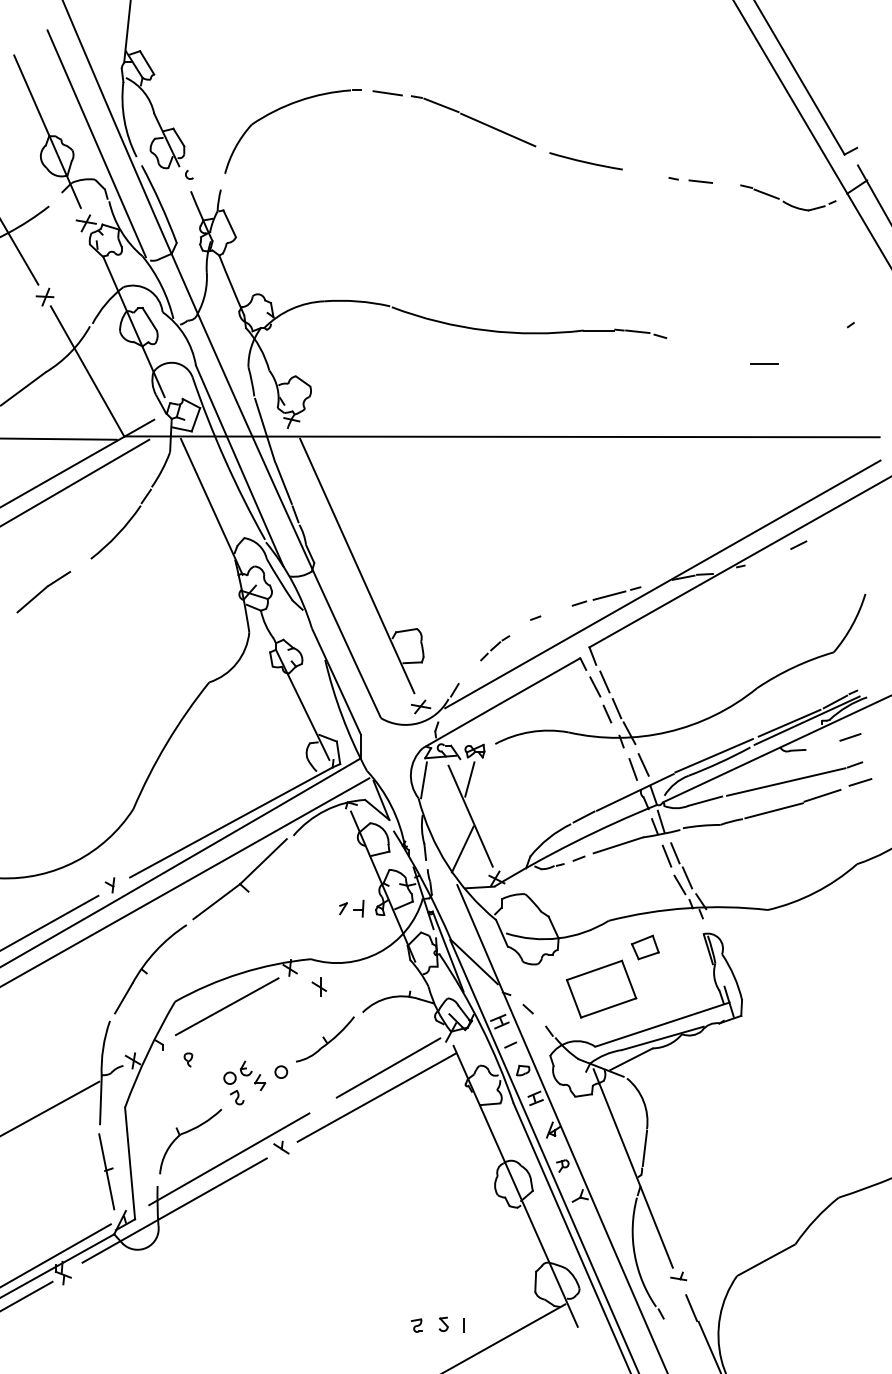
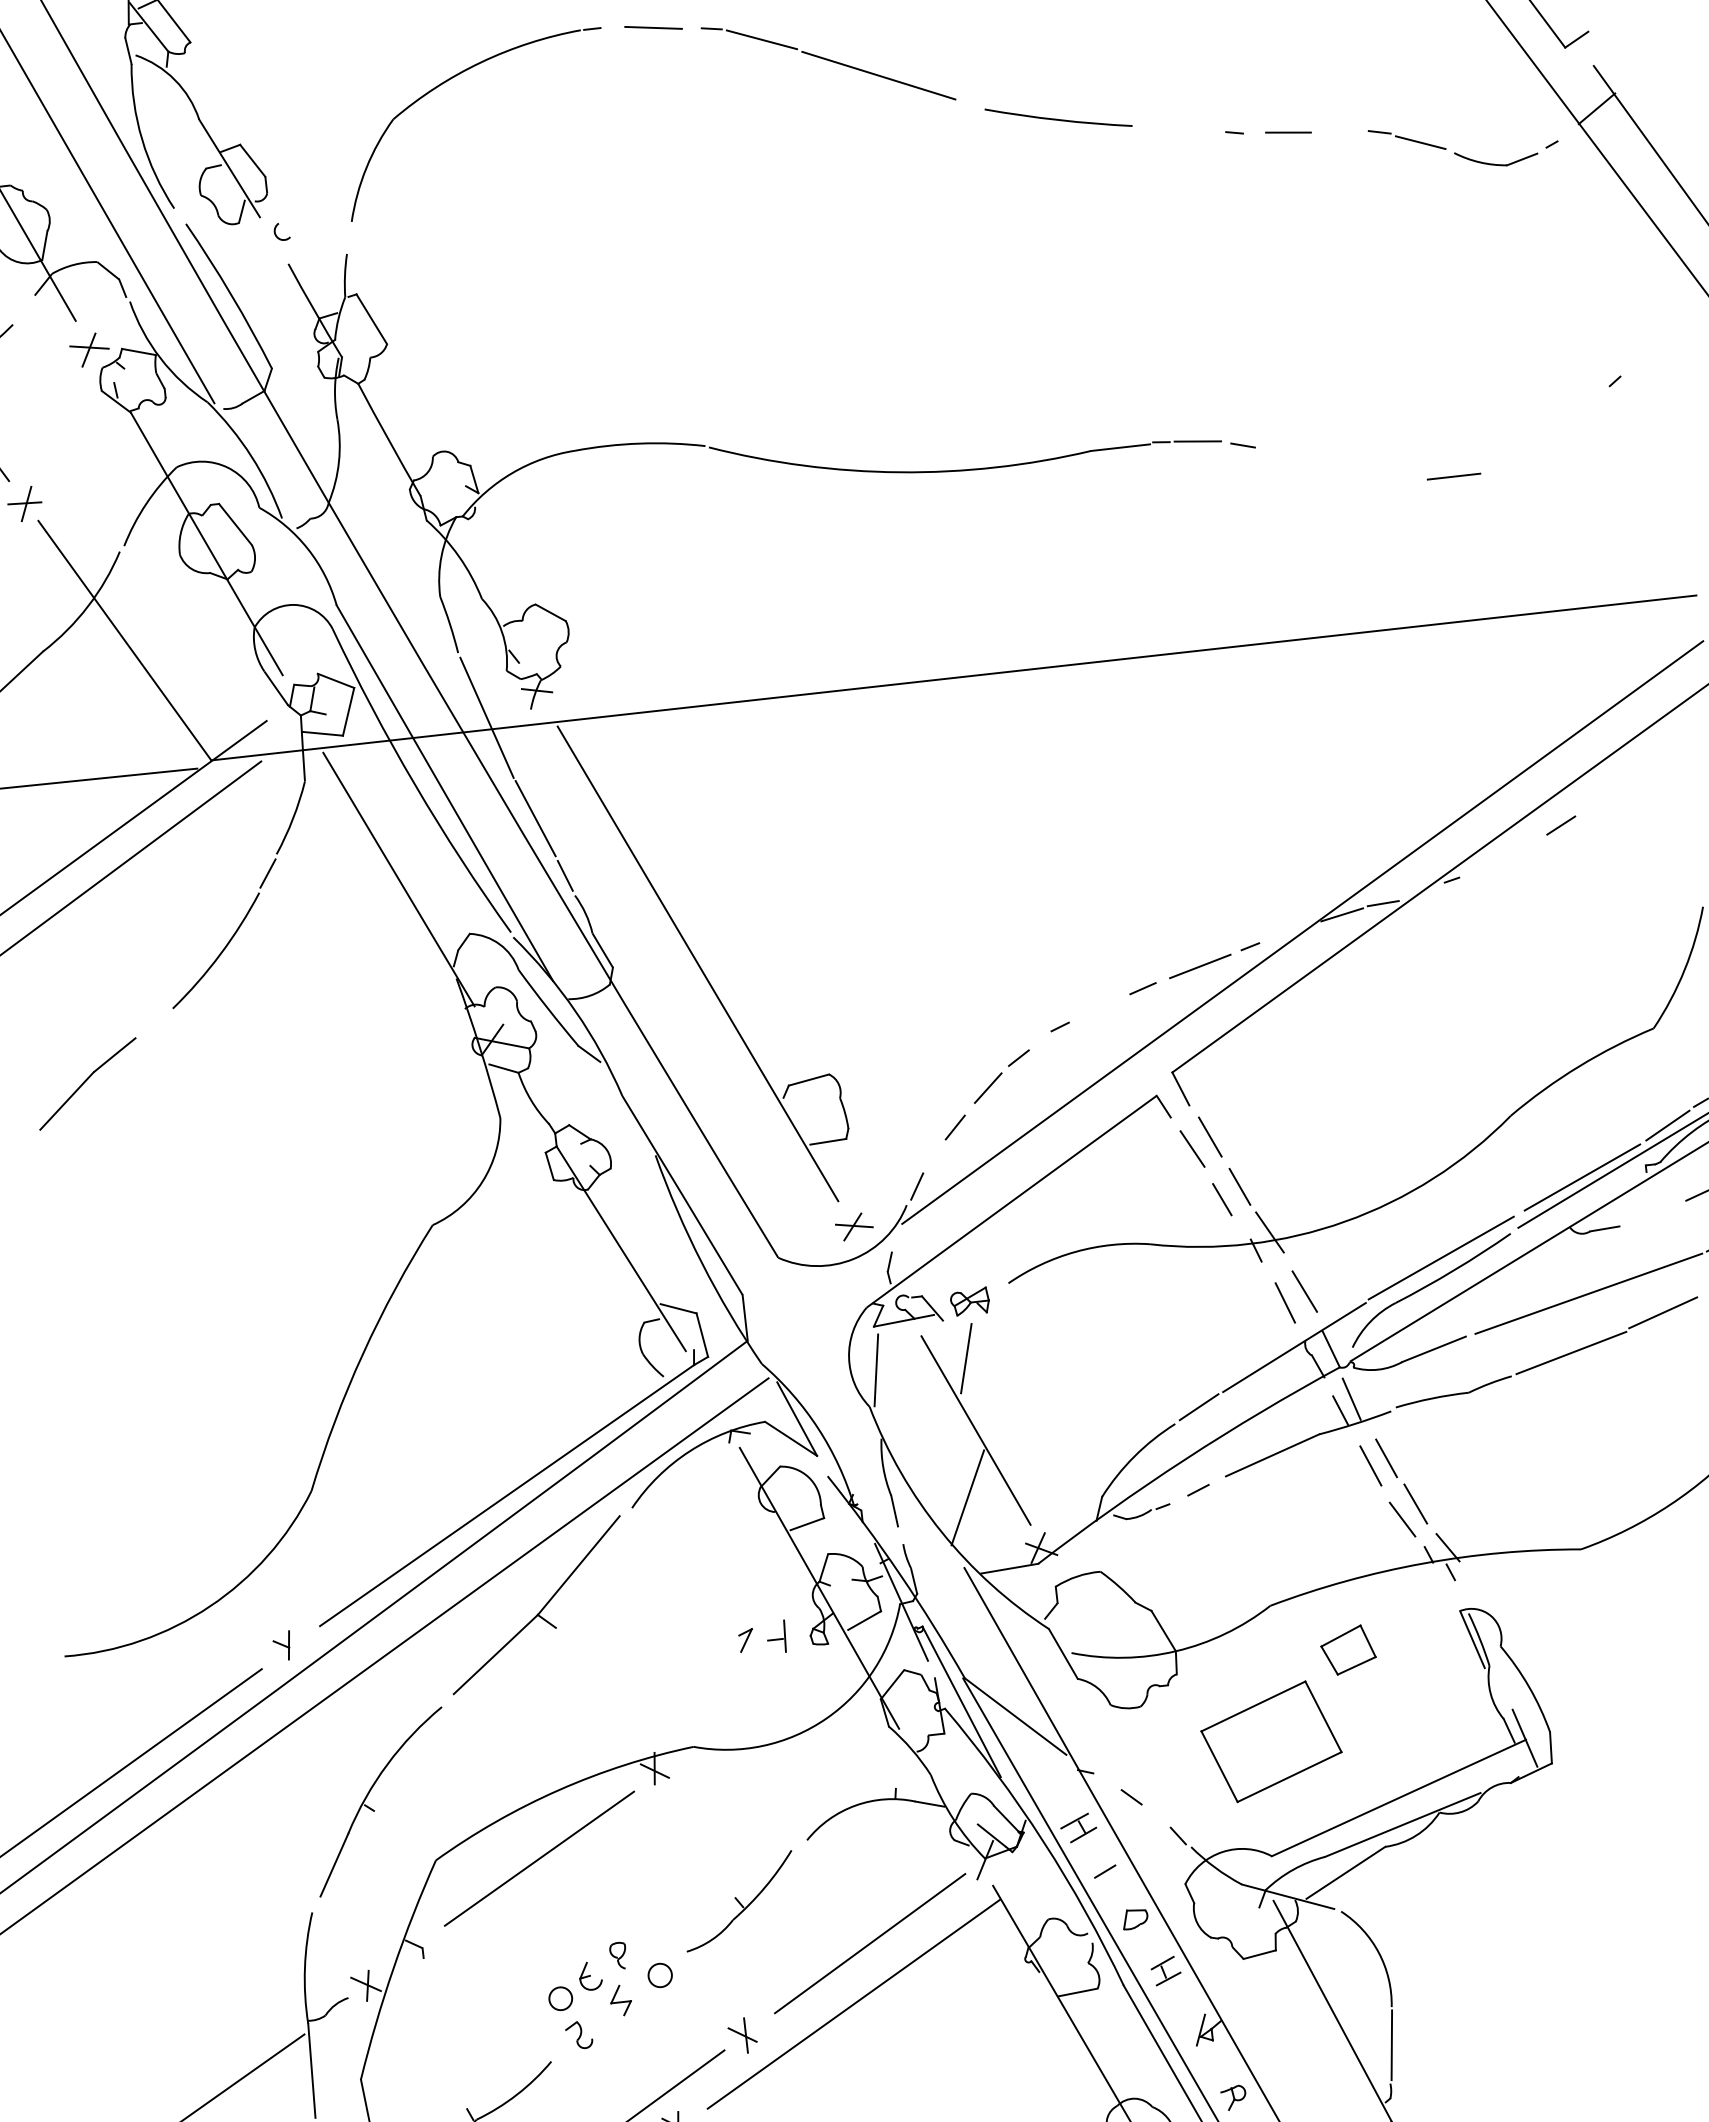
part: (494, 648) -> (985, 1095), size x1.67
part: (319, 986) -> (742, 2034), moved
part: (188, 1059) -> (618, 1954), moved

